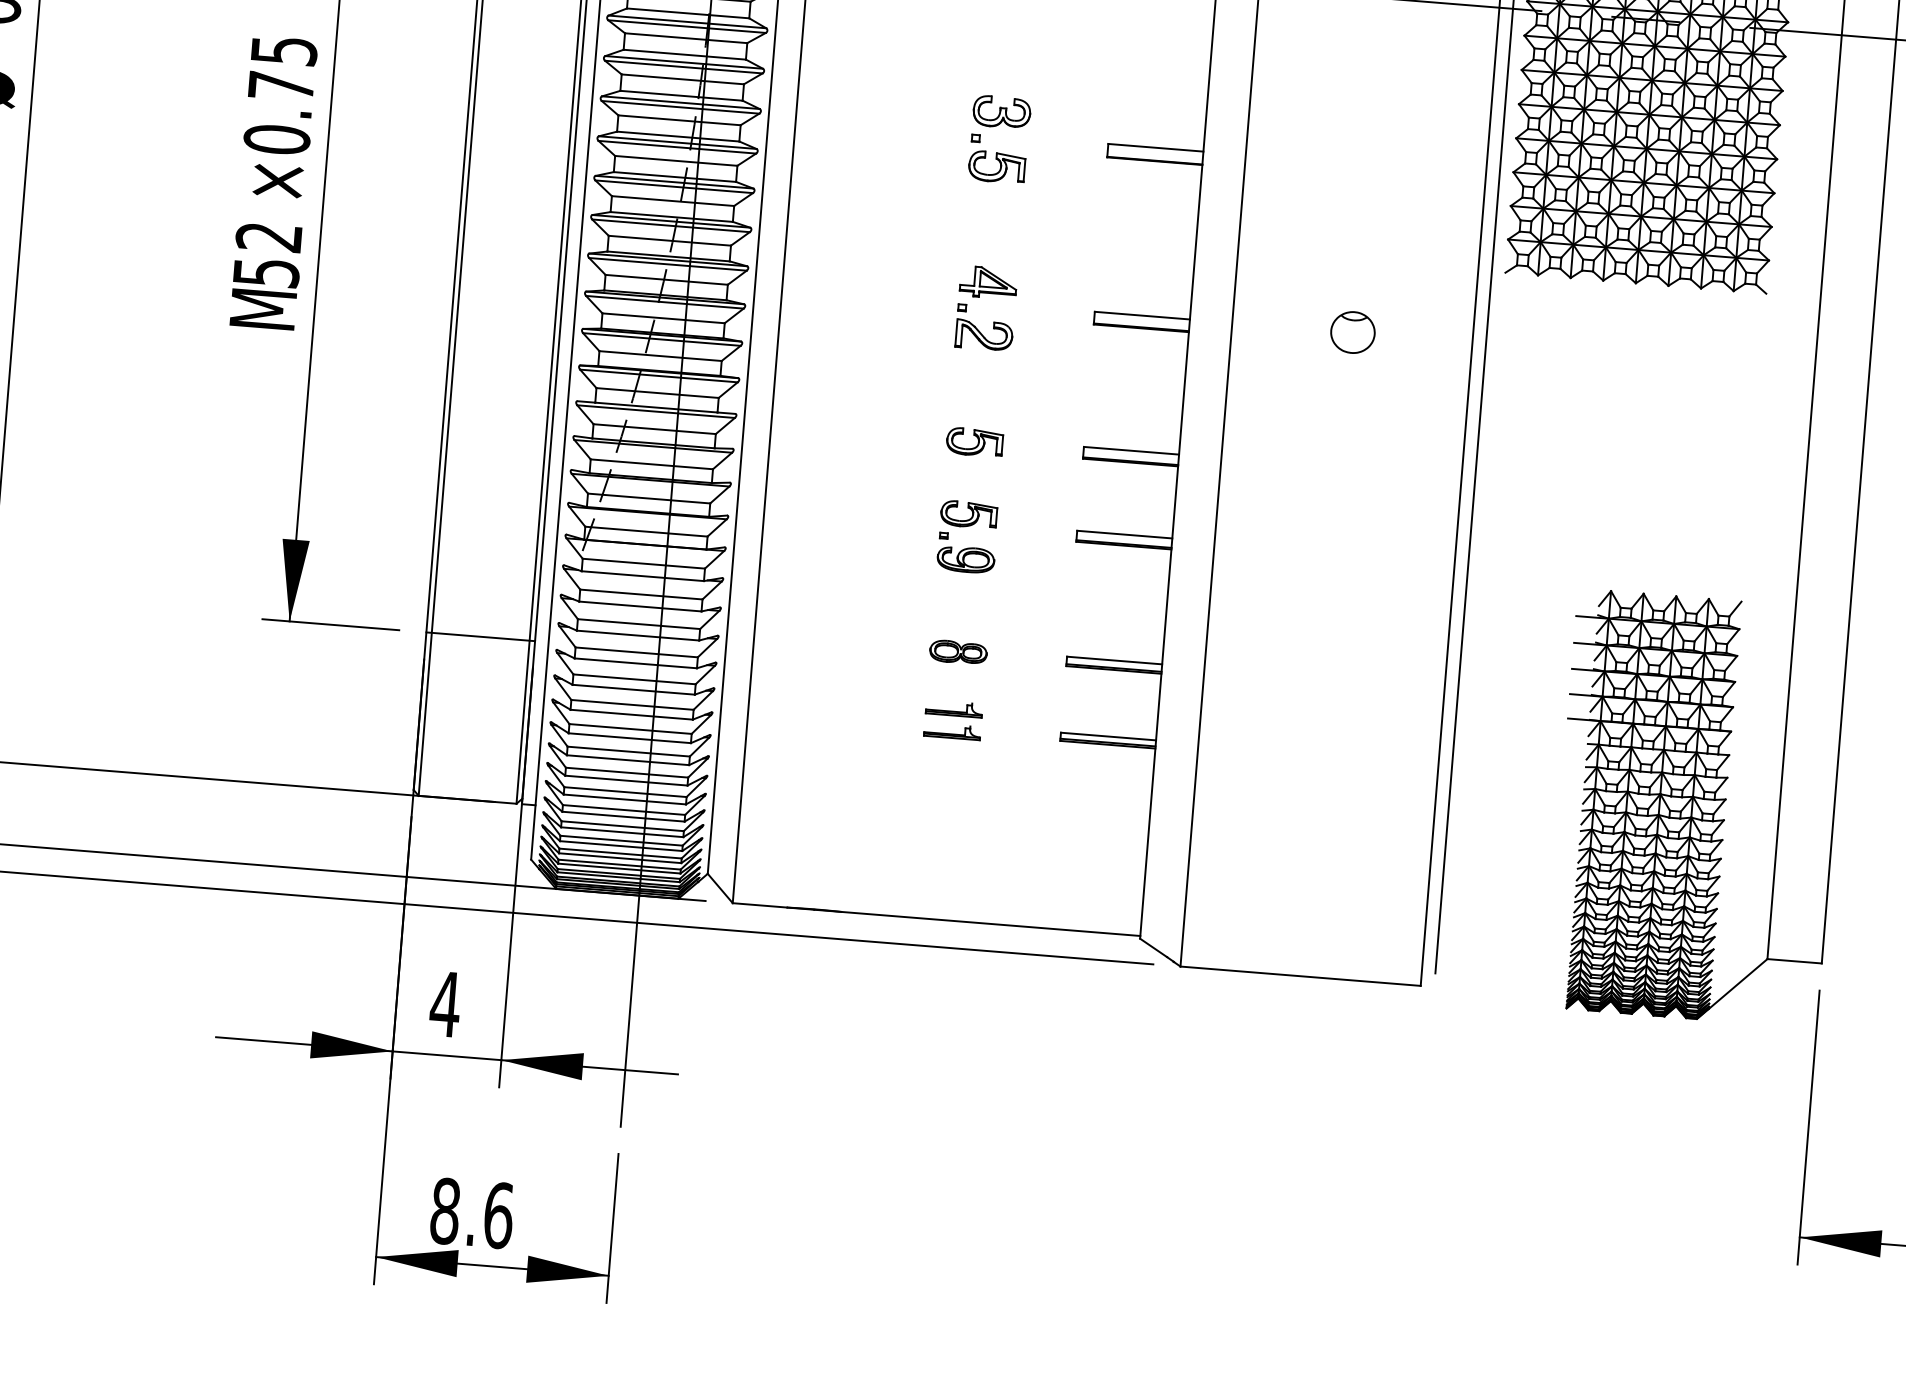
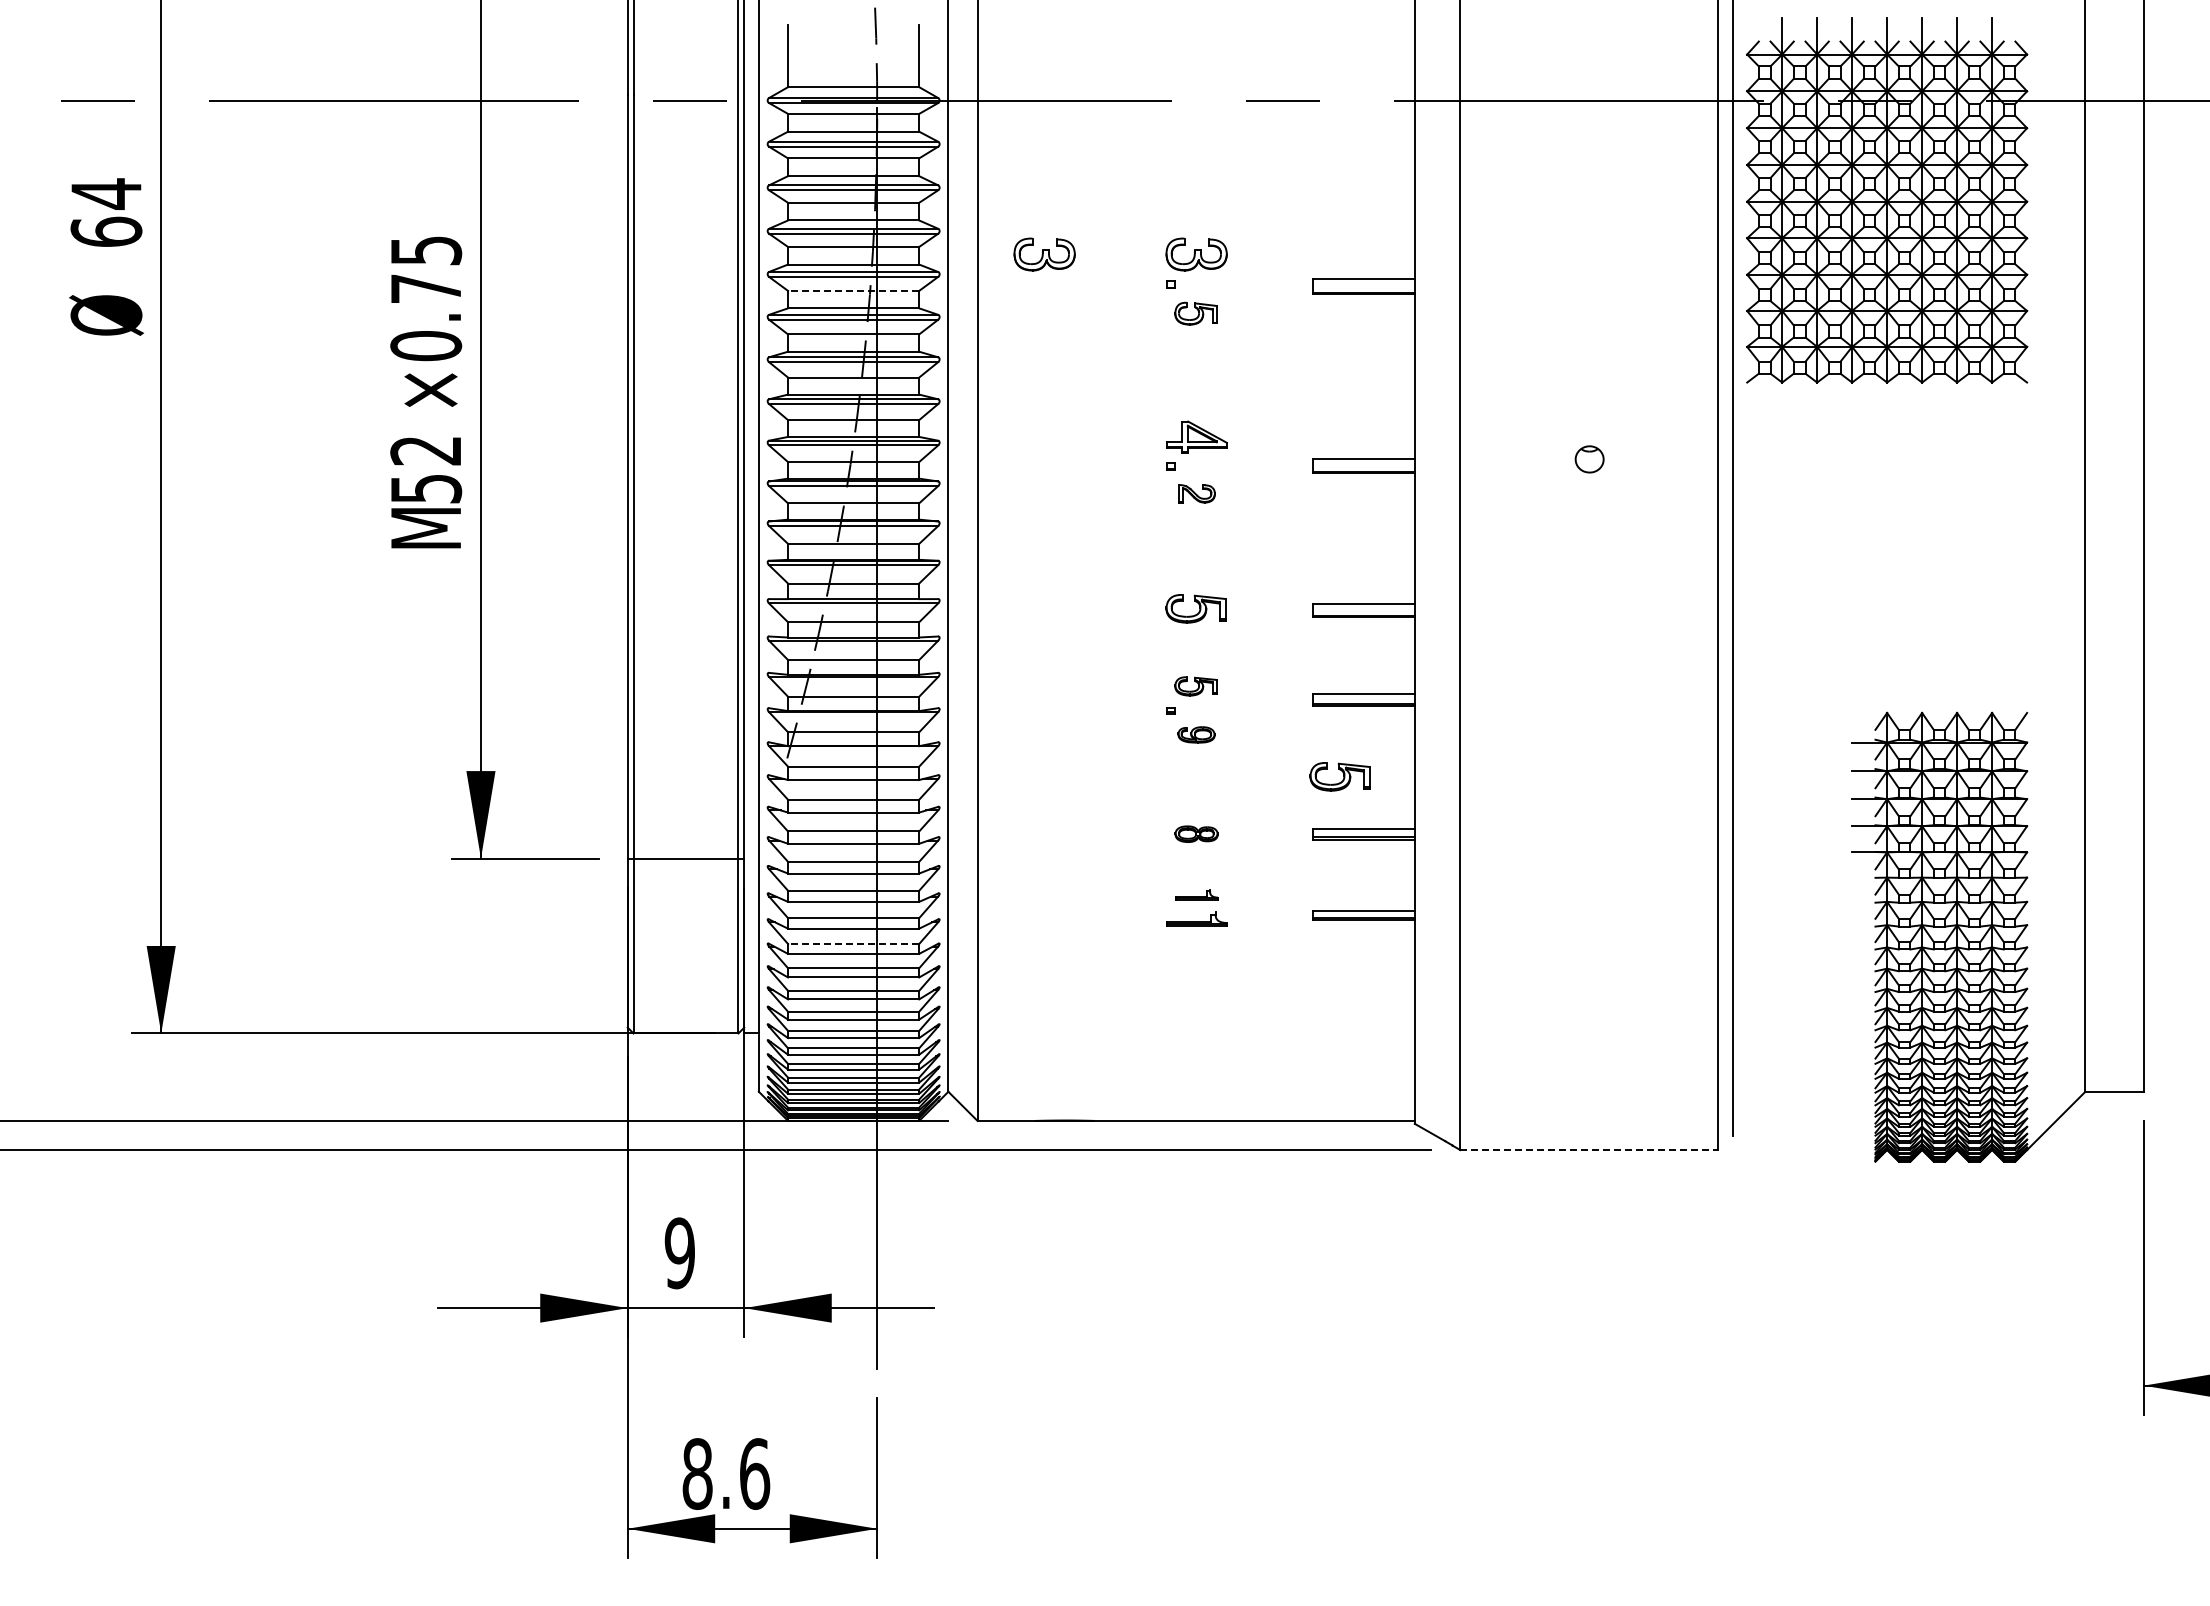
part: (860, 100) -> (1044, 254), added
line: (679, 119) -> (853, 290), solid -> dashed
part: (996, 167) -> (1195, 313), size x0.7
part: (1352, 332) -> (1589, 459), size x0.6
part: (983, 334) -> (1196, 493), size x0.6
part: (968, 514) -> (1195, 686), size x0.7
part: (965, 559) -> (1196, 734), size x0.6
part: (1095, 609) -> (1339, 776), added
part: (958, 652) -> (1196, 834), size x0.7
part: (953, 708) -> (1196, 894), size x0.7
line: (630, 729) -> (853, 944), solid -> dashed
line: (1300, 976) -> (1589, 1150), solid -> dashed
text: (445, 1004) -> (679, 1253), 4 -> 9

